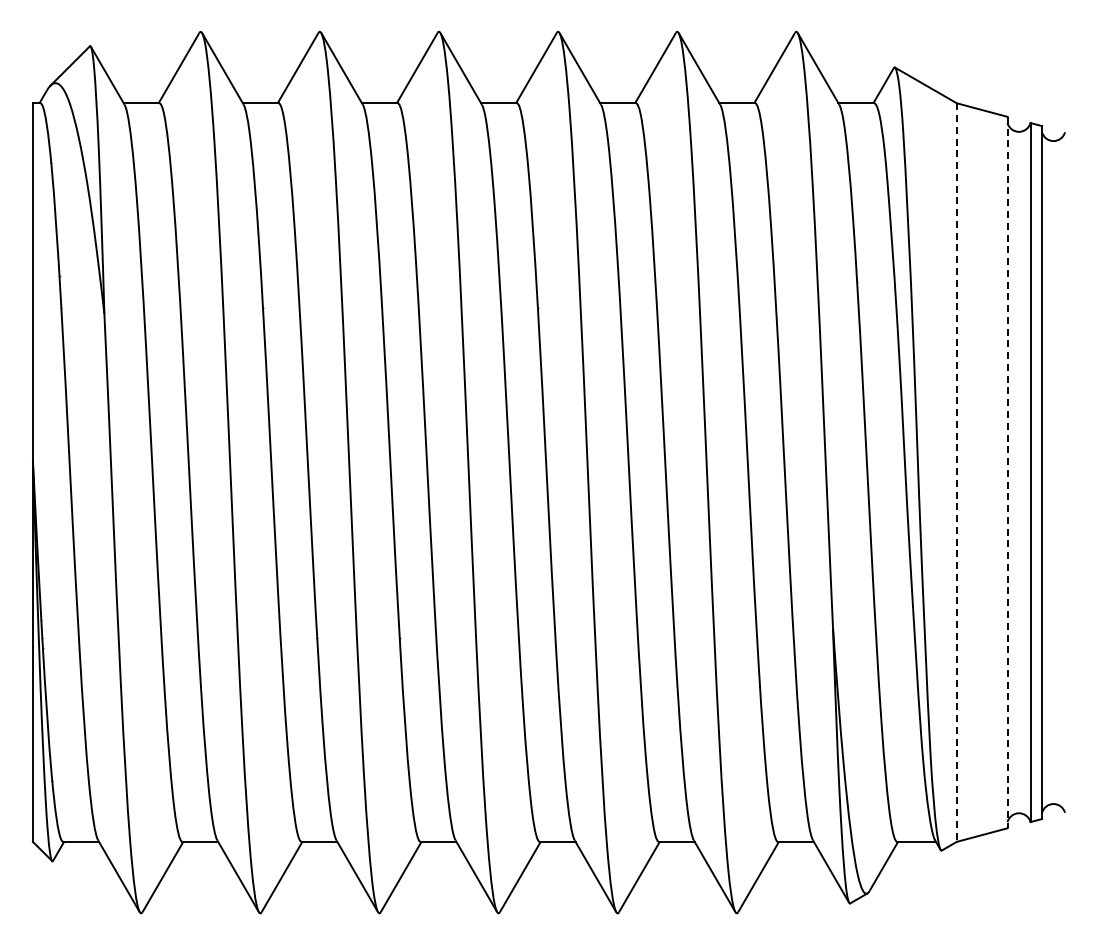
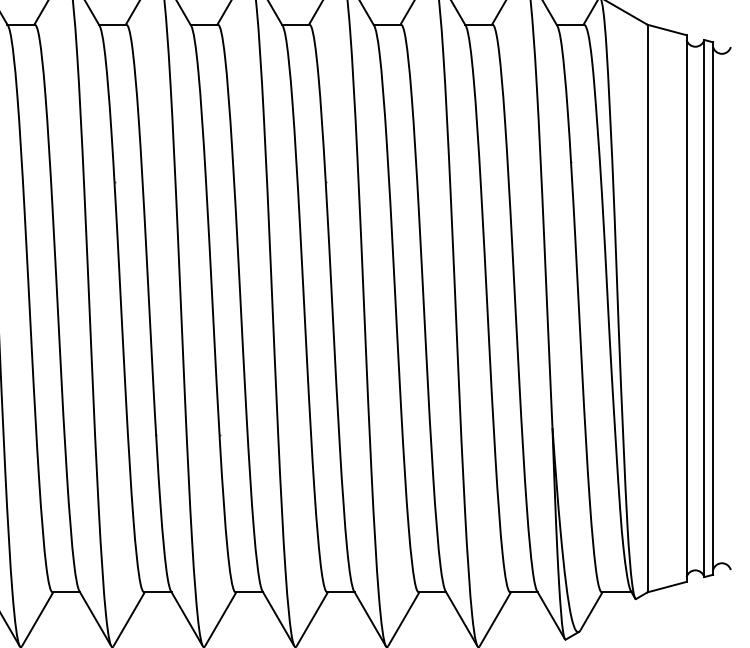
line: (1007, 472) -> (686, 308), dashed -> solid
line: (956, 473) -> (647, 309), dashed -> solid

